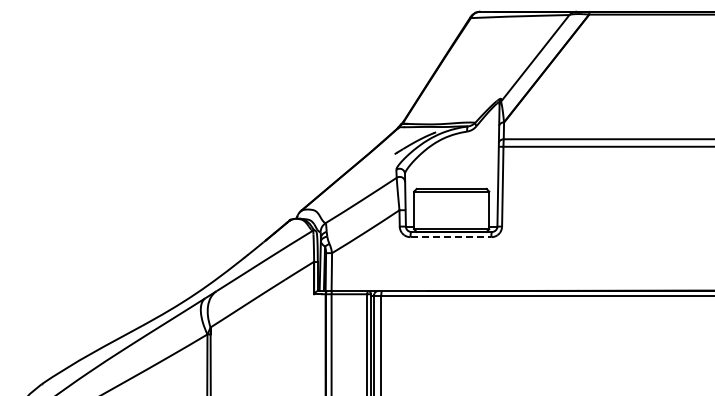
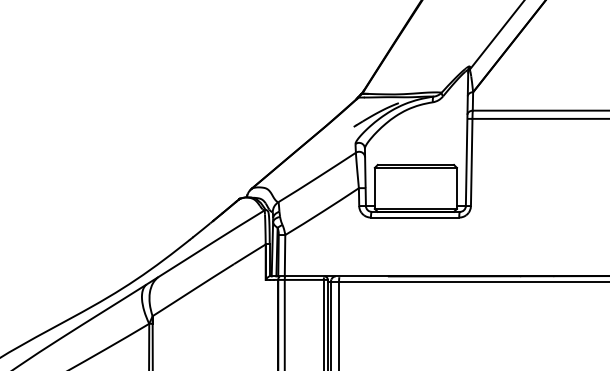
line: (451, 237) -> (415, 217), dashed -> solid

